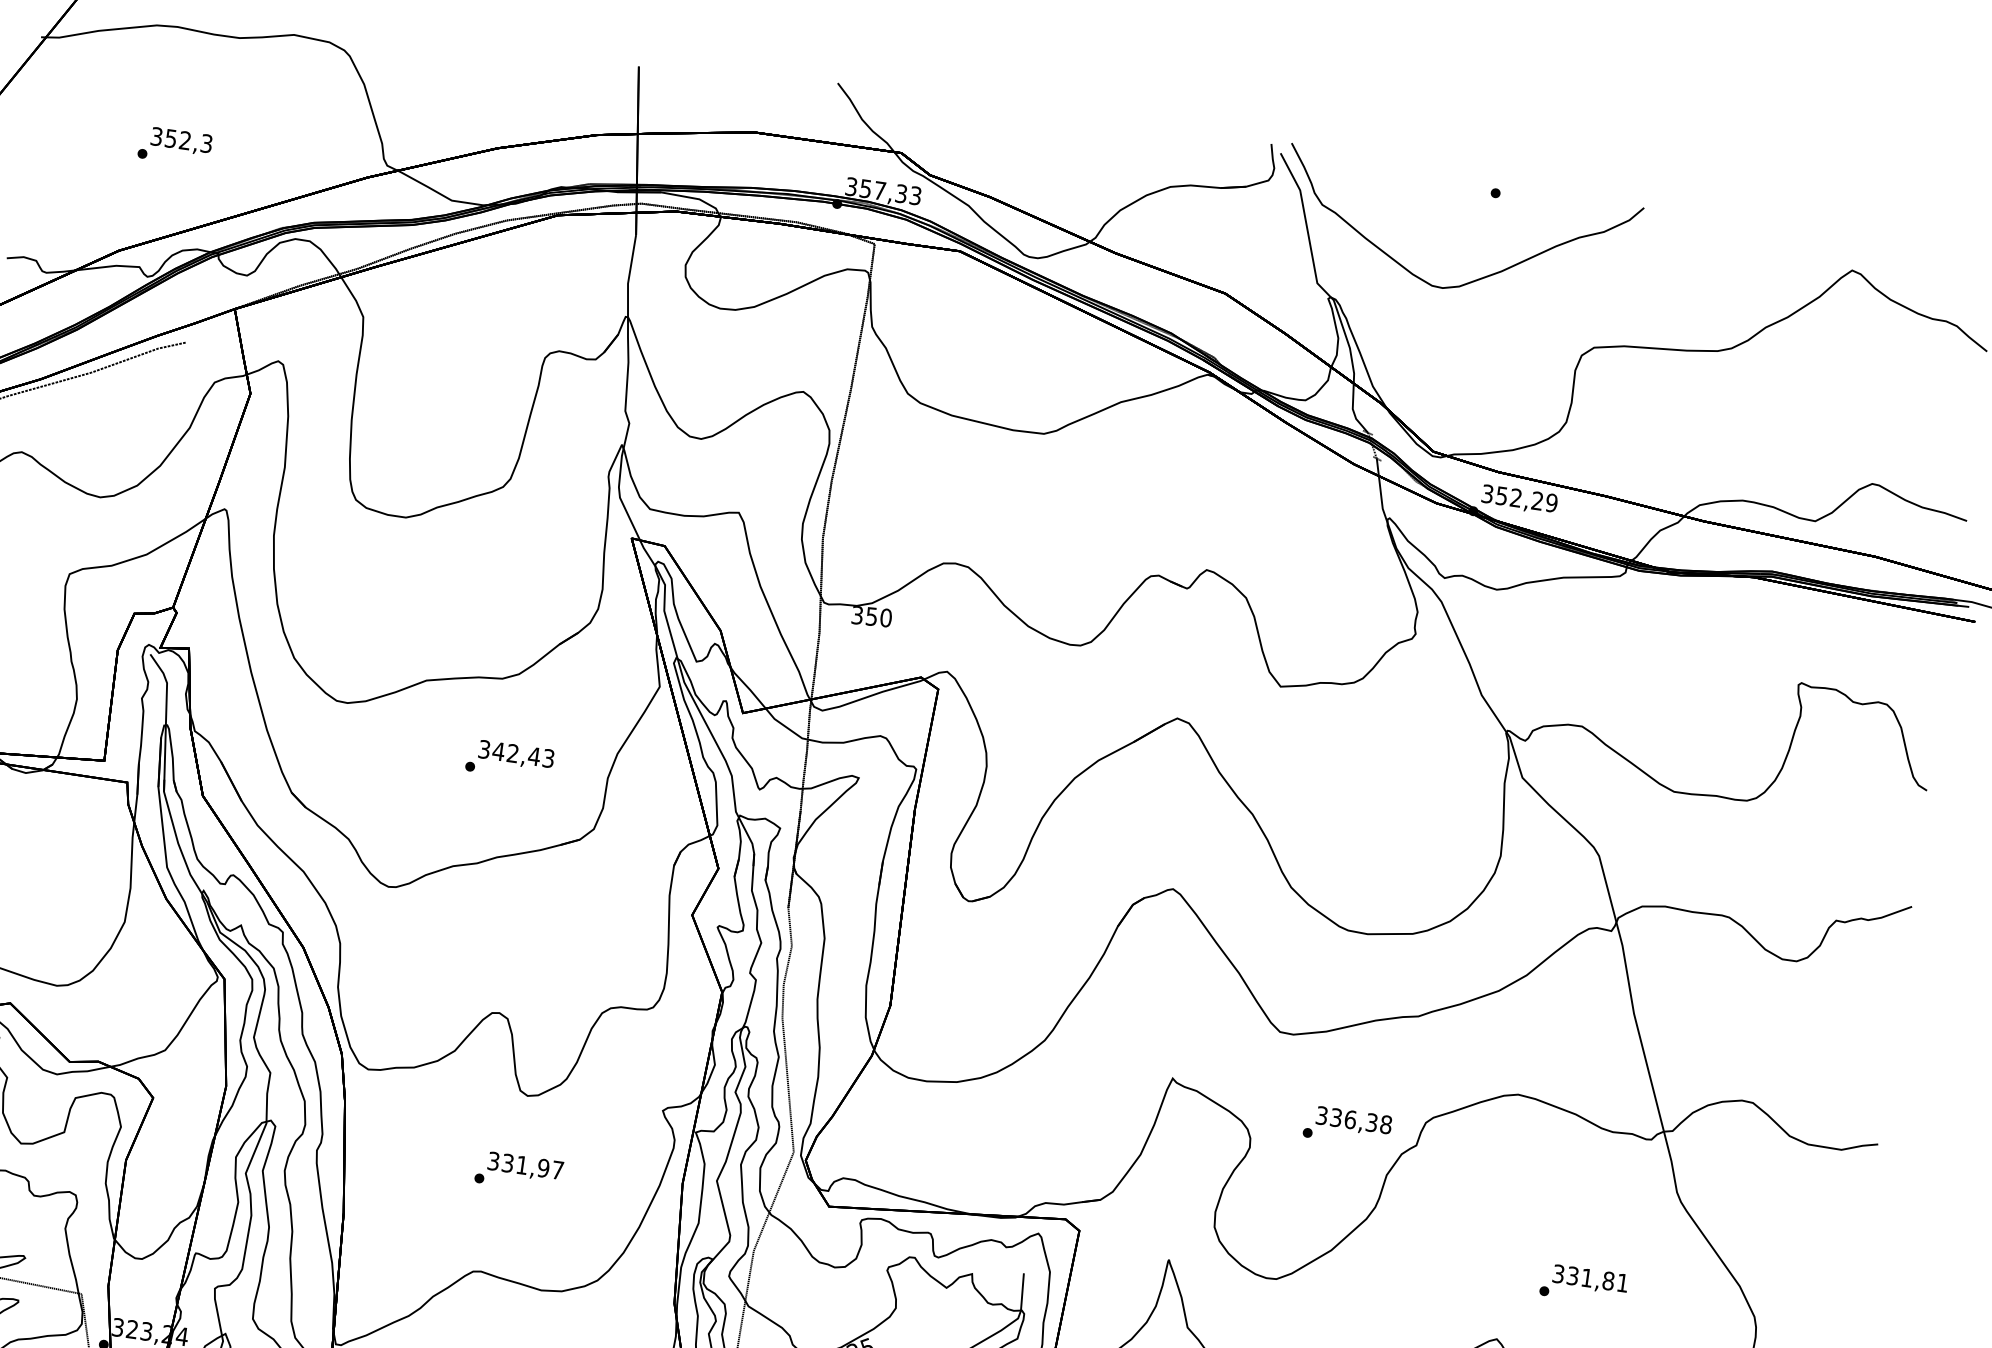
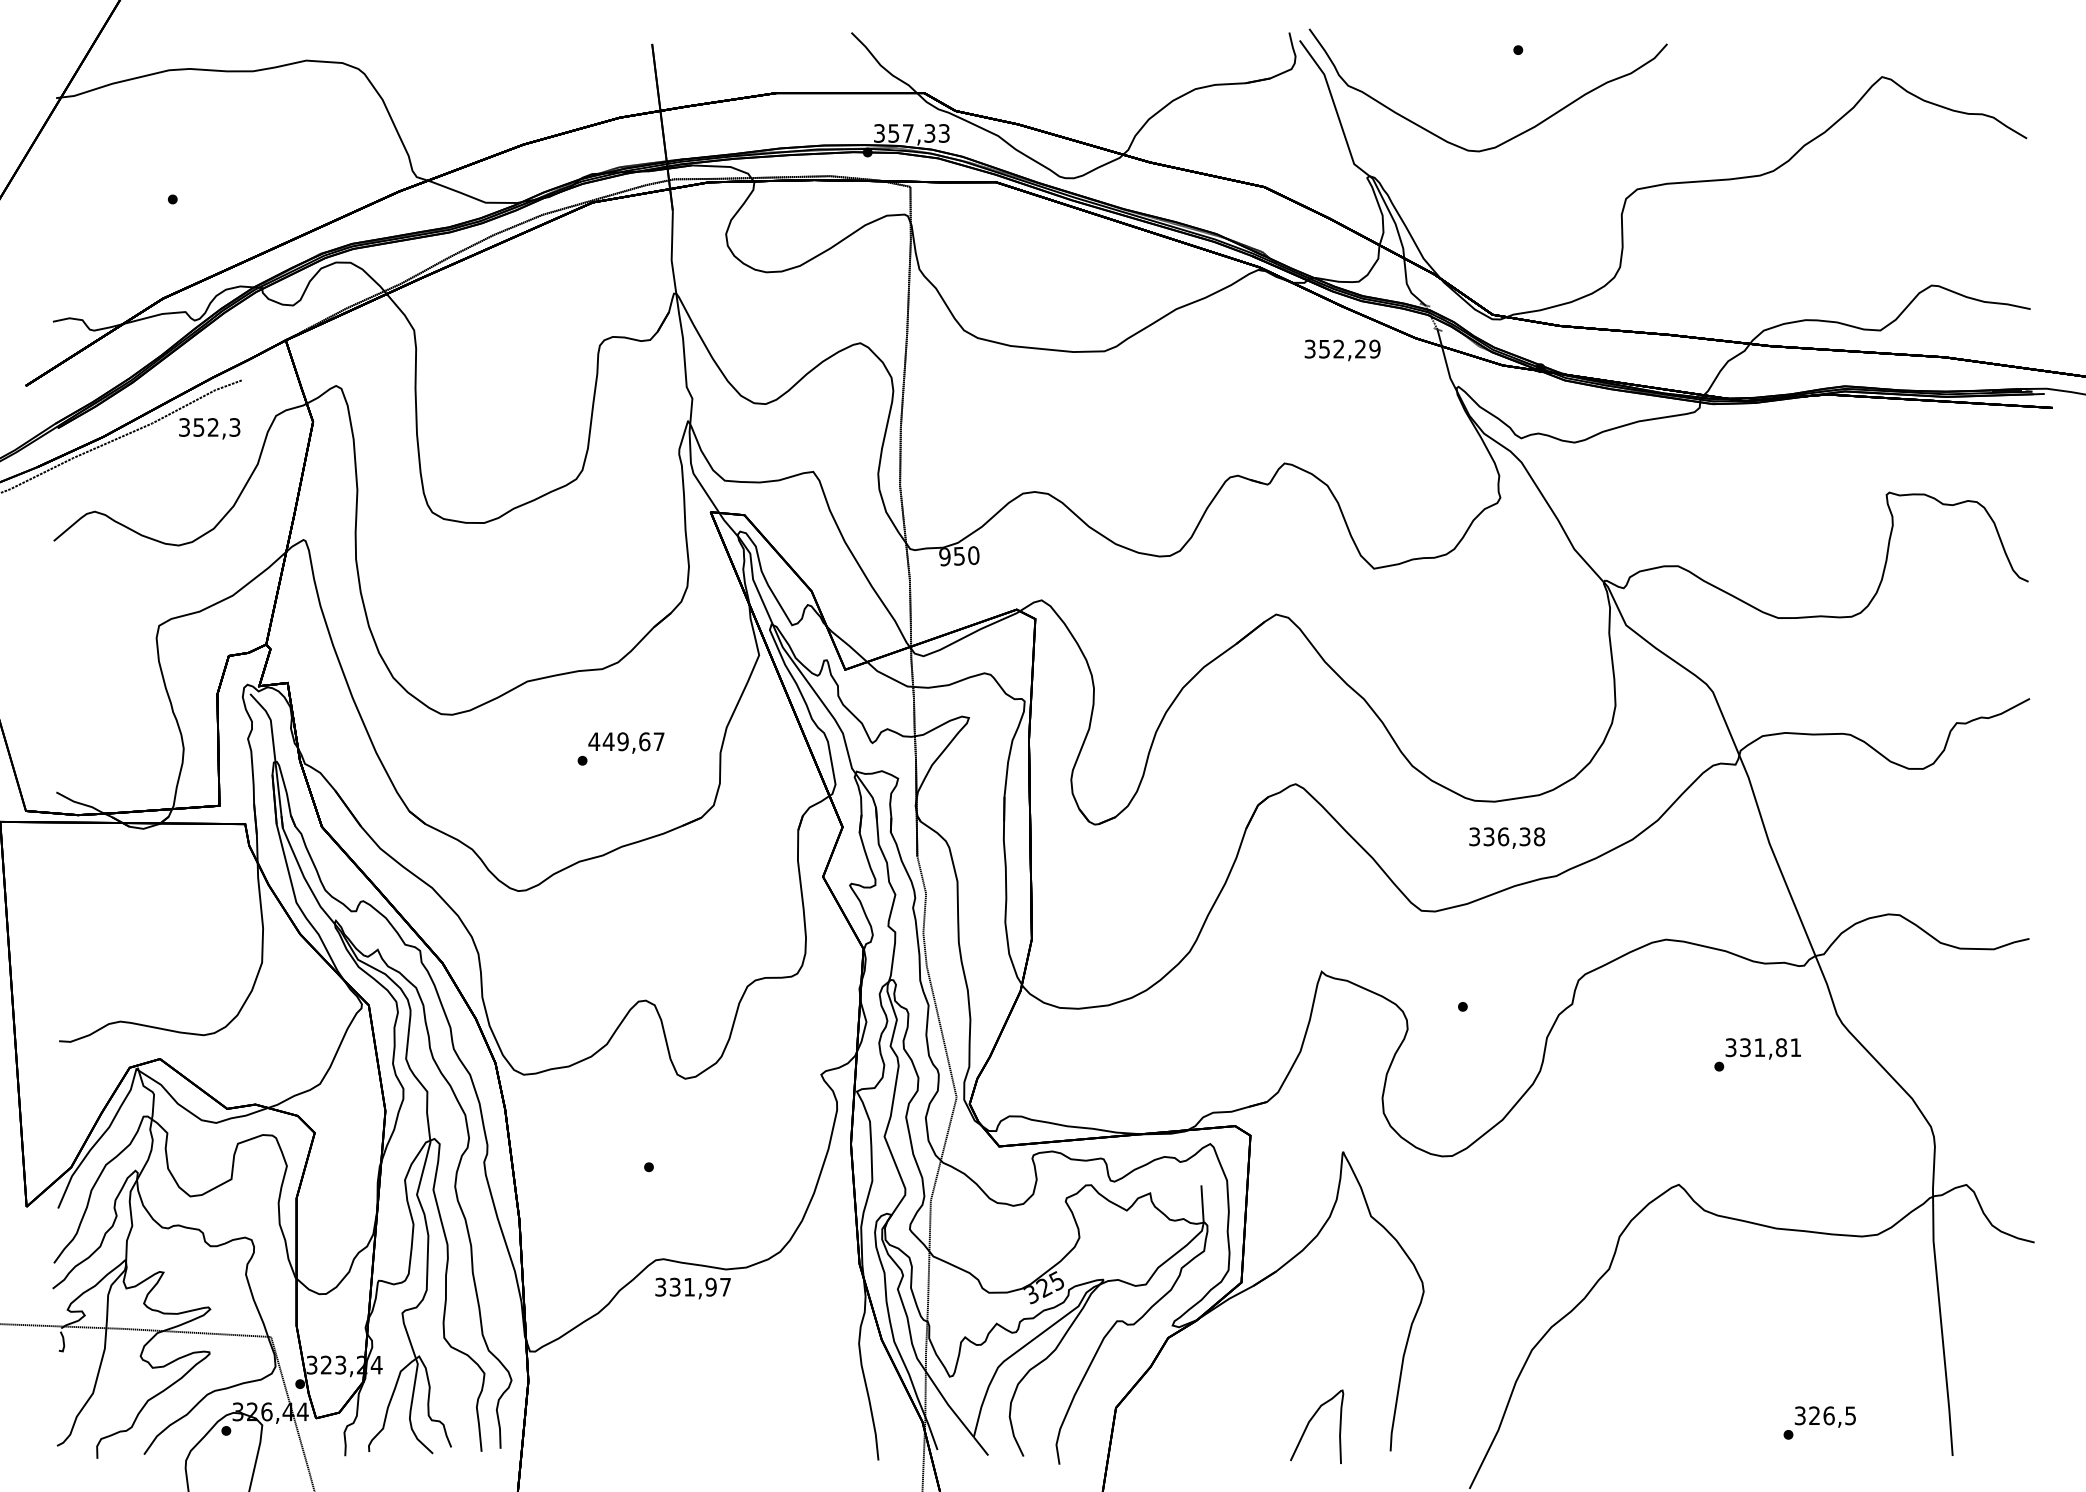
text: (181, 141) -> (209, 428), moved
text: (1519, 499) -> (1342, 350), moved
text: (857, 614) -> (944, 556), 350 -> 950
text: (516, 753) -> (626, 741), 342,43 -> 449,67
text: (1354, 1120) -> (1507, 837), moved
text: (524, 1166) -> (692, 1288), moved
text: (1583, 1284) -> (1757, 1054), moved

